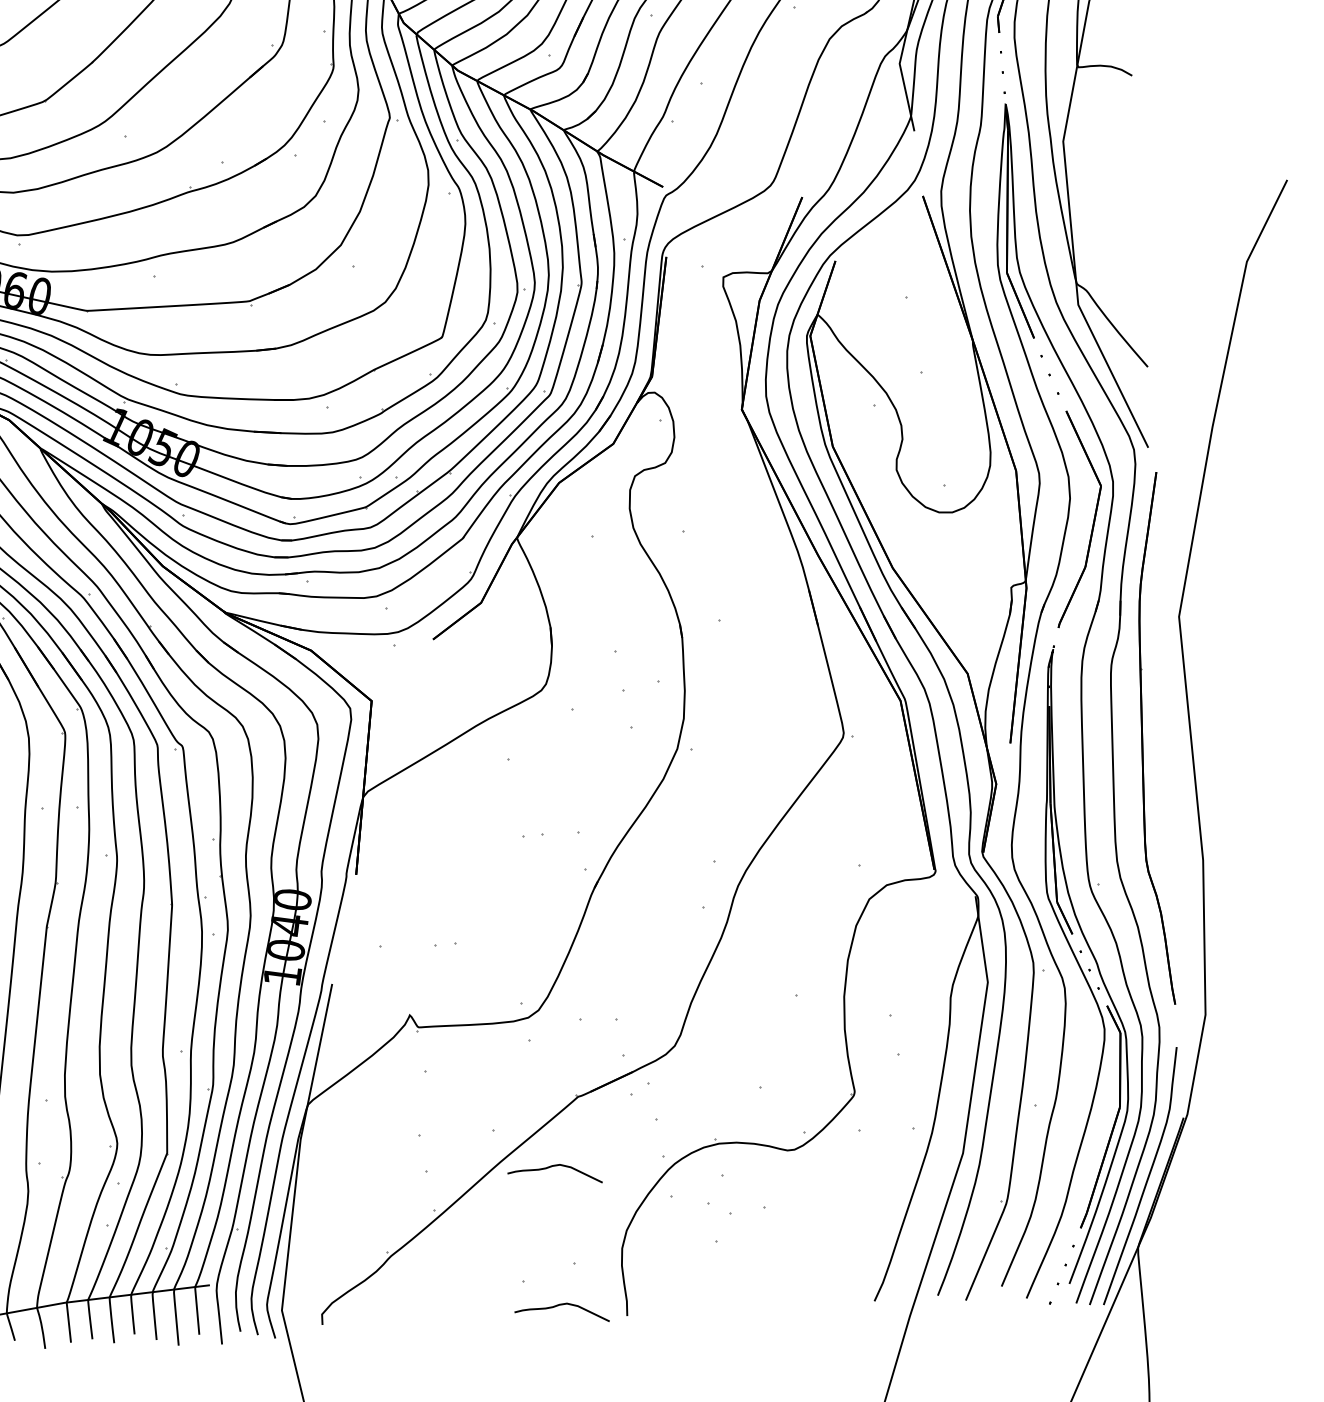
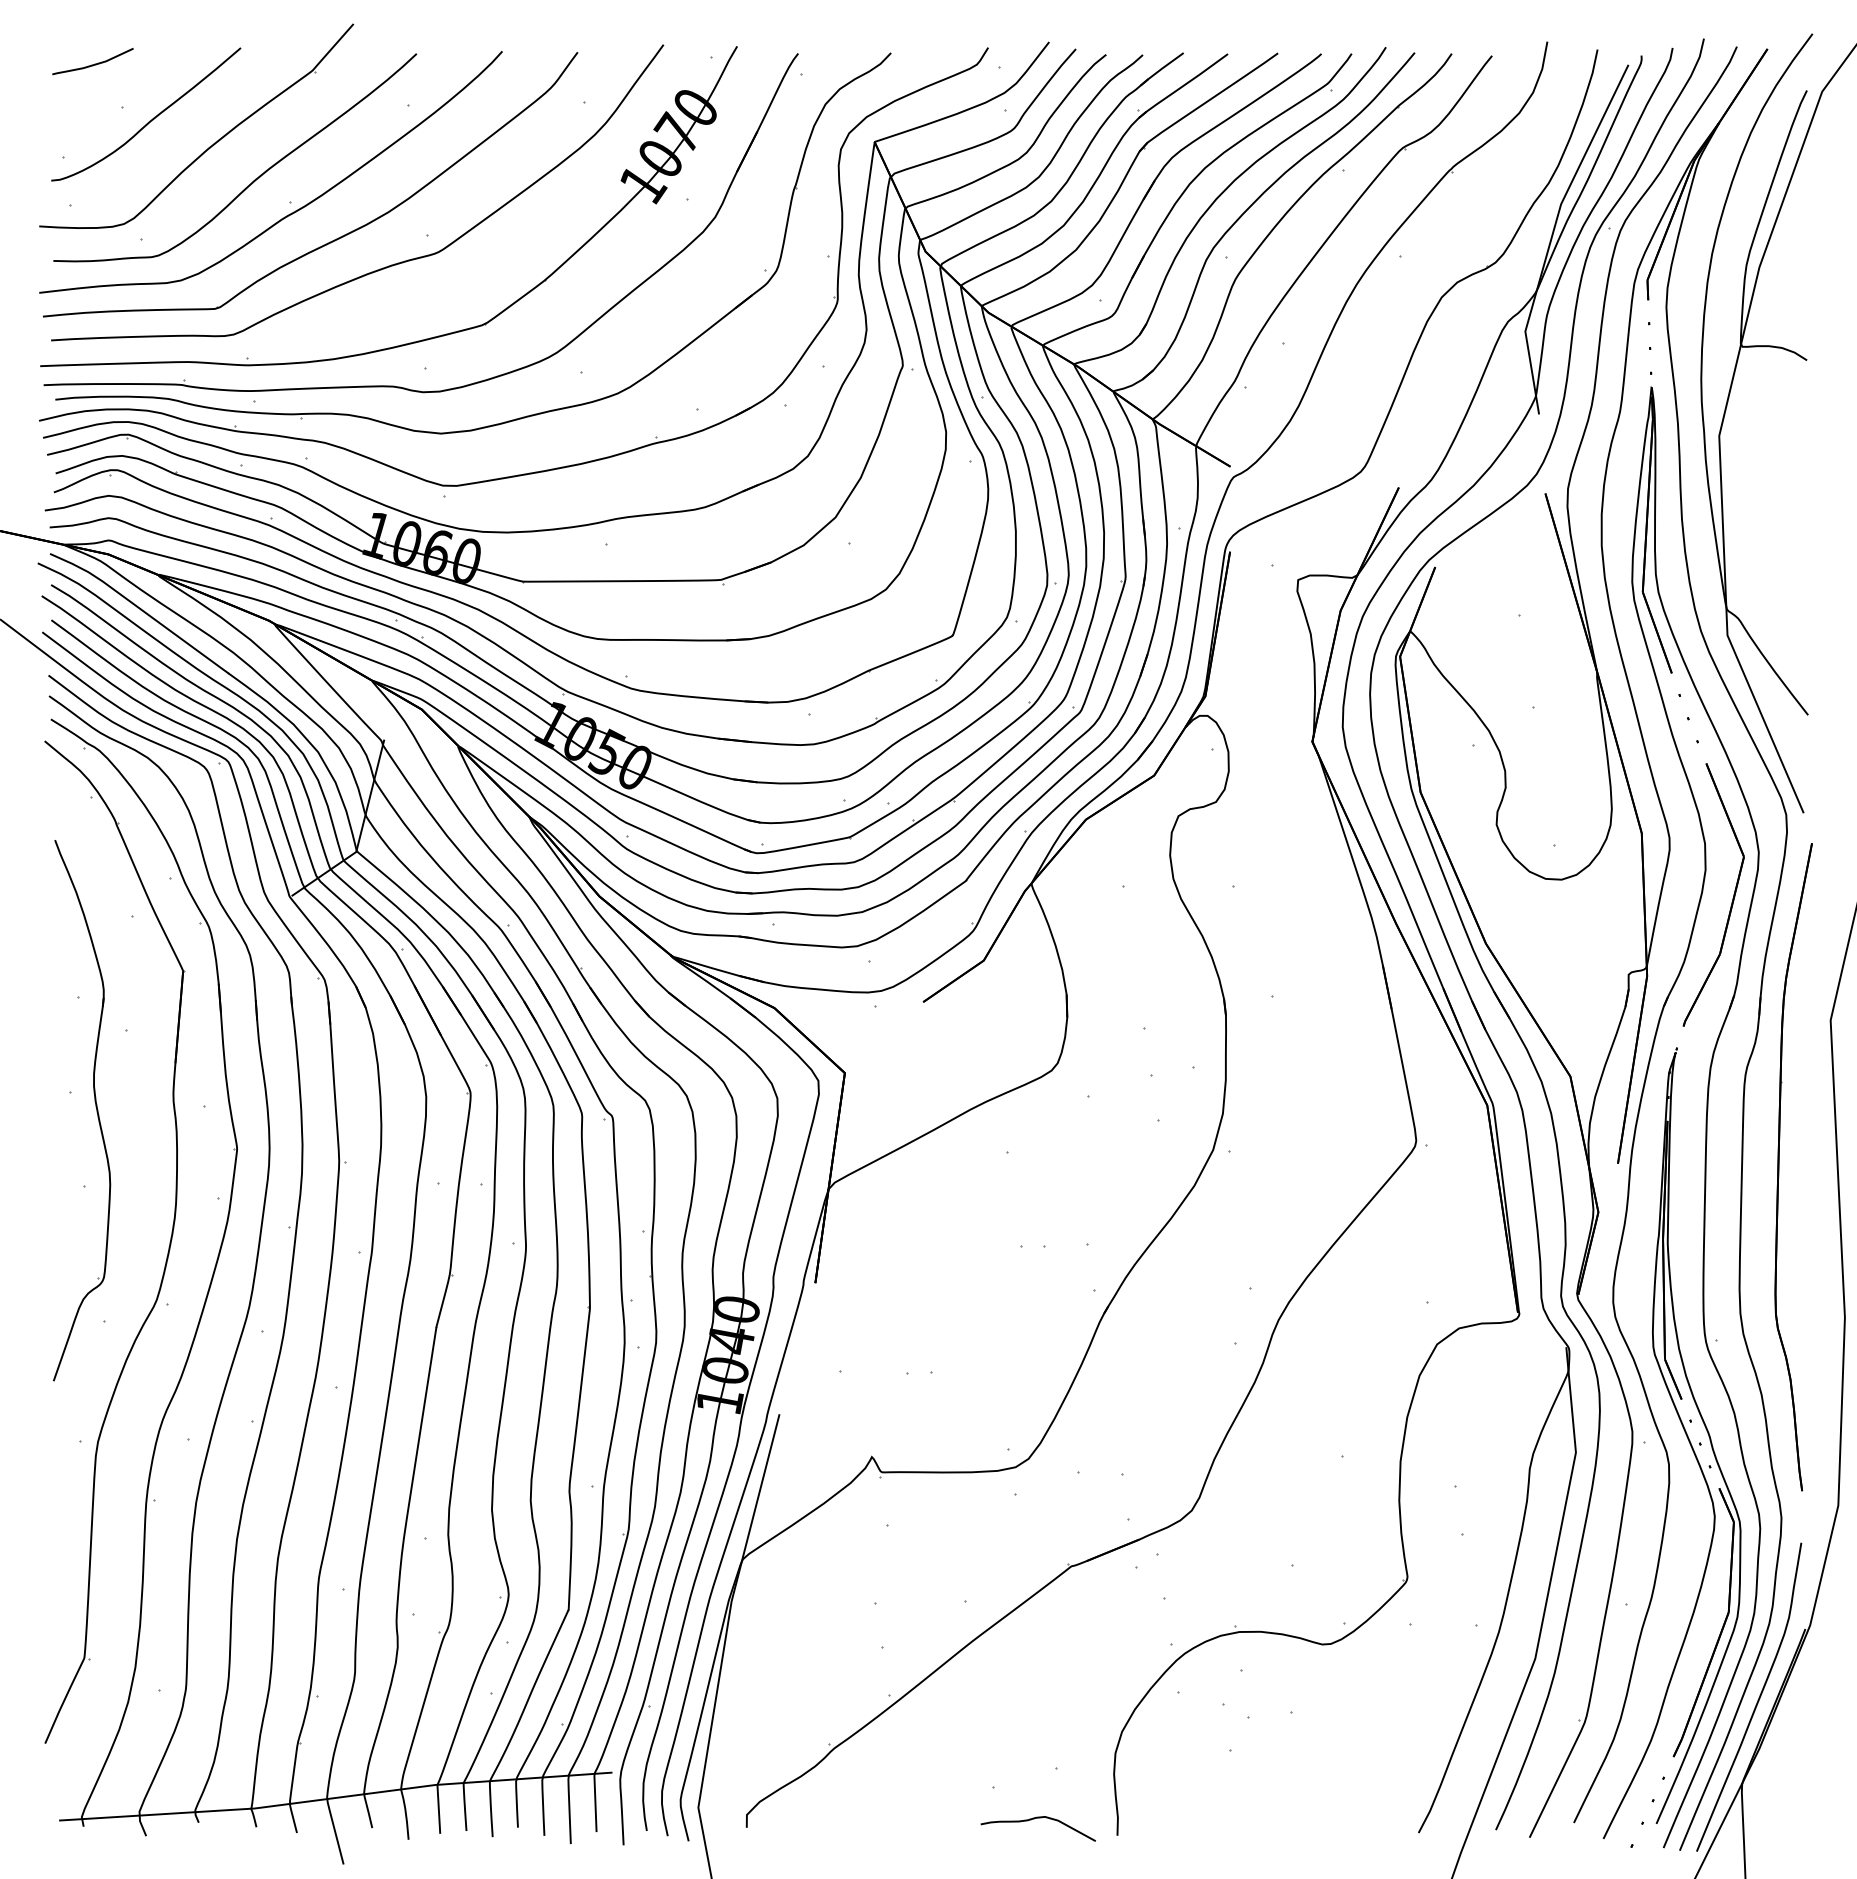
curve: (551, 1167) -> (1034, 1650), removed

